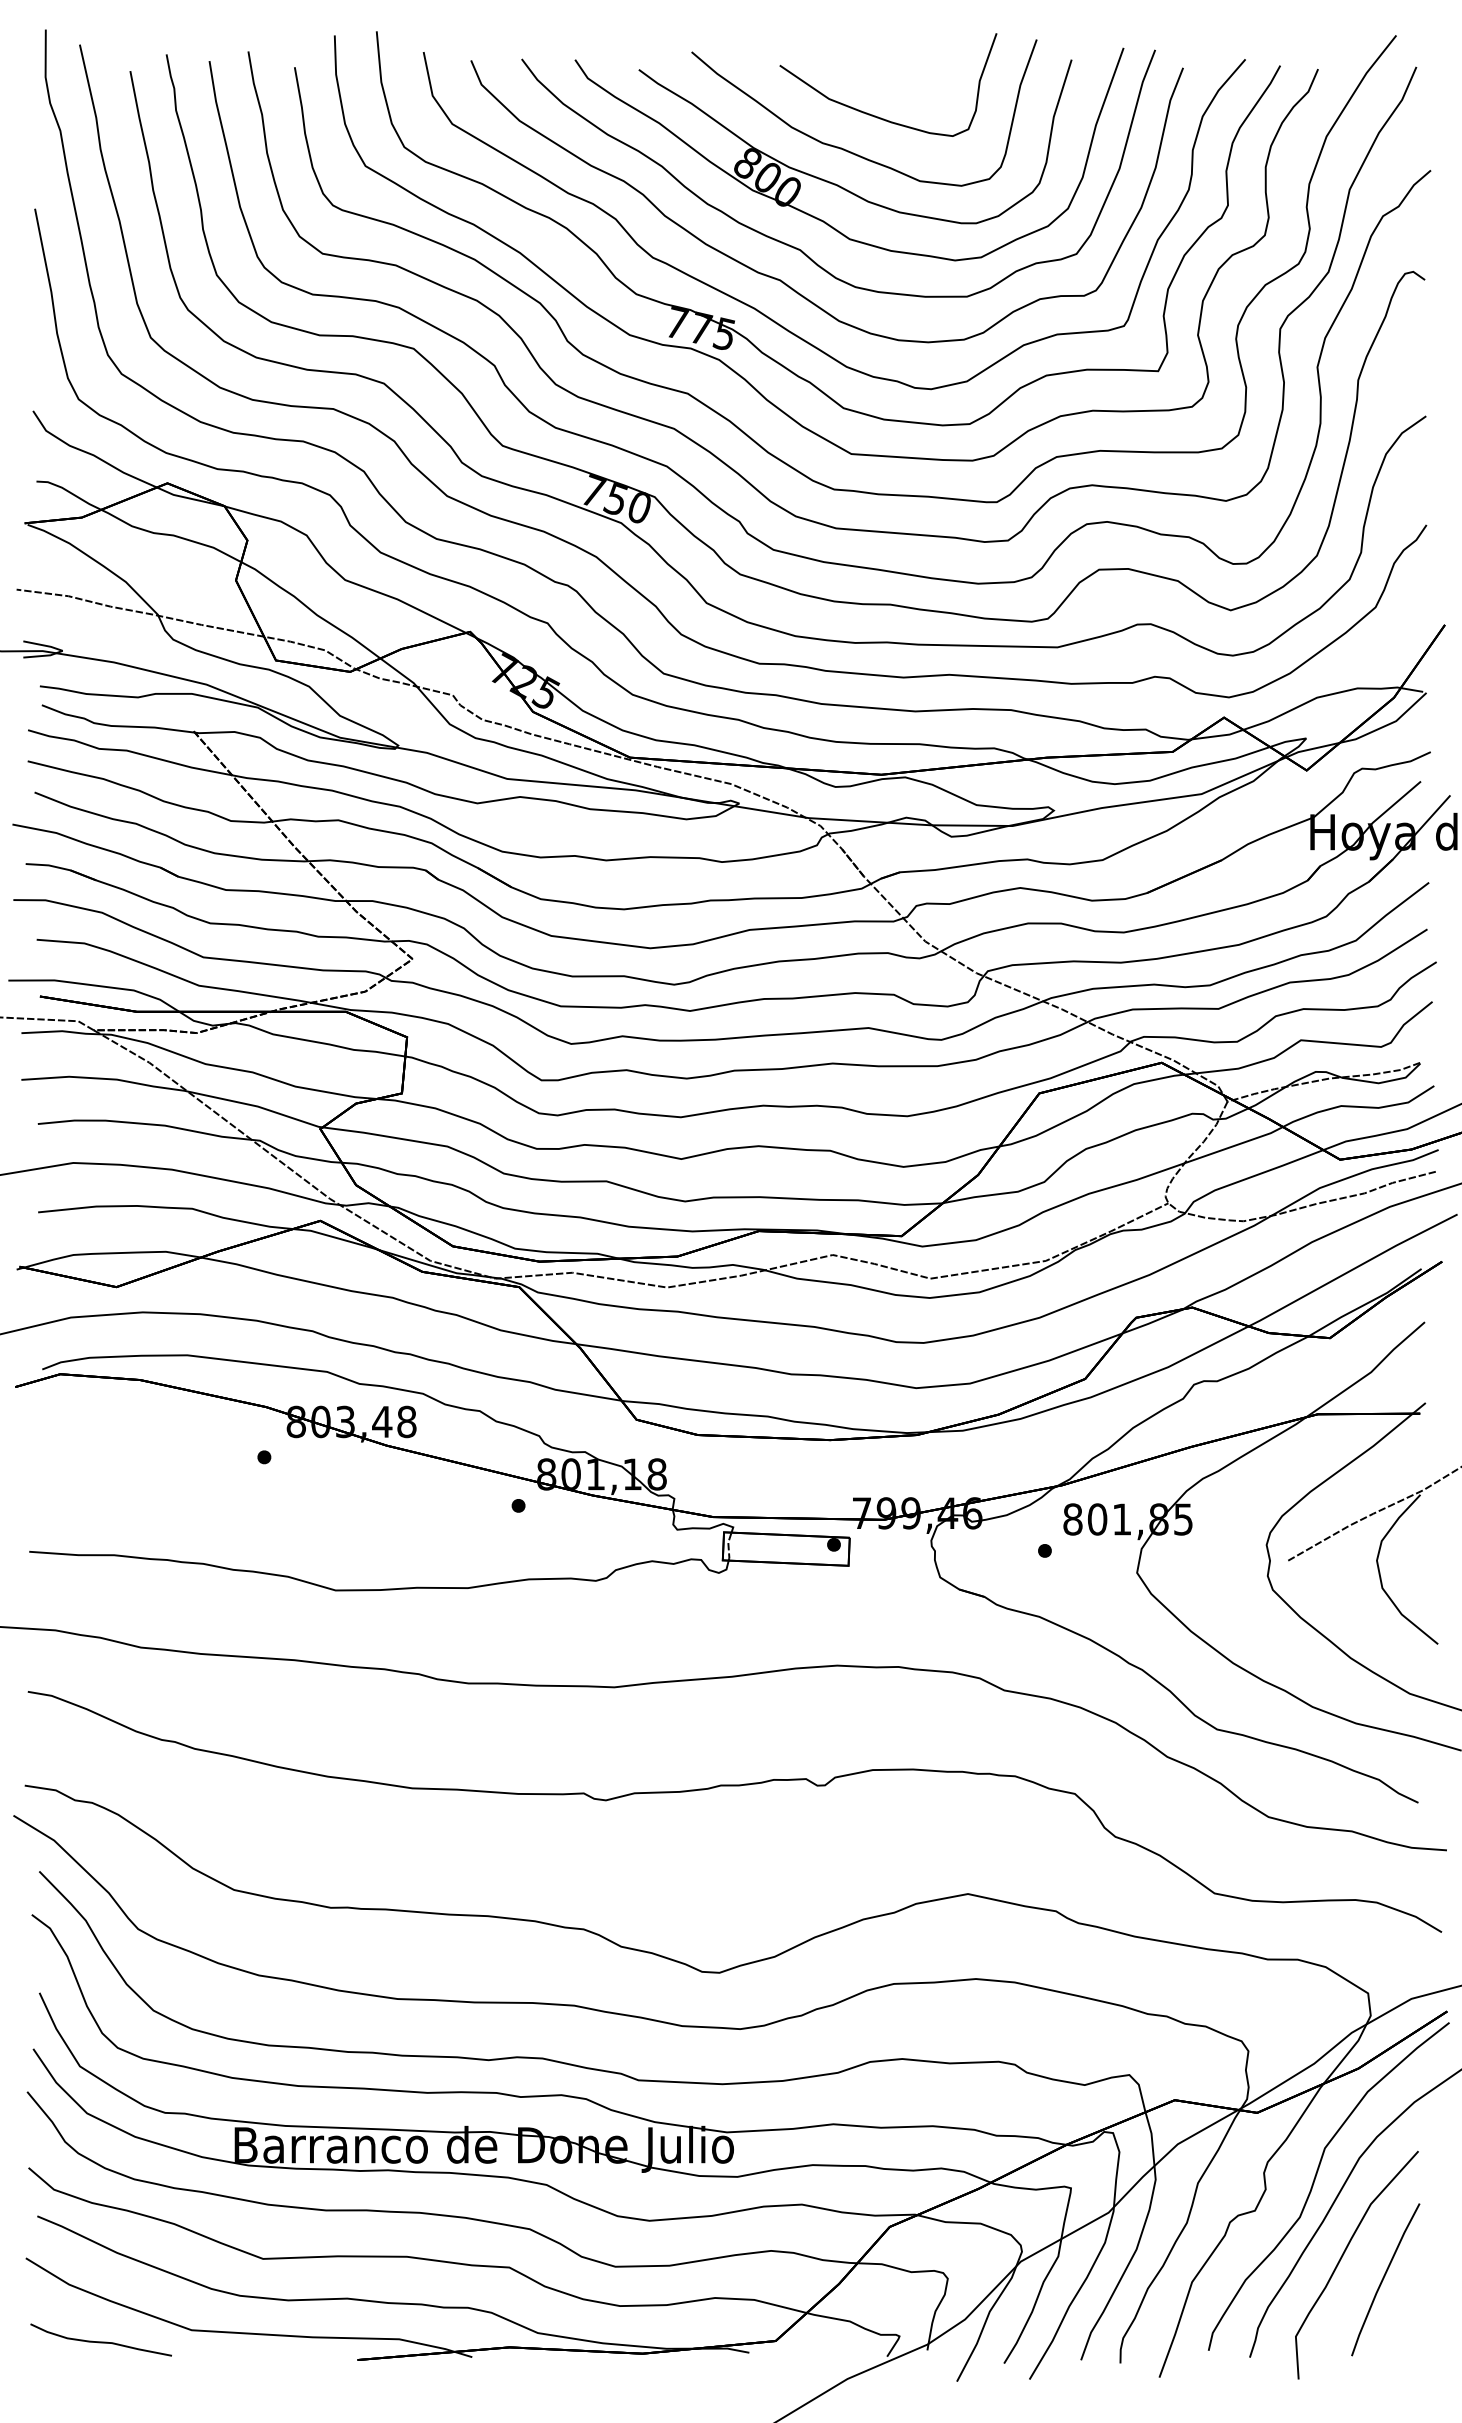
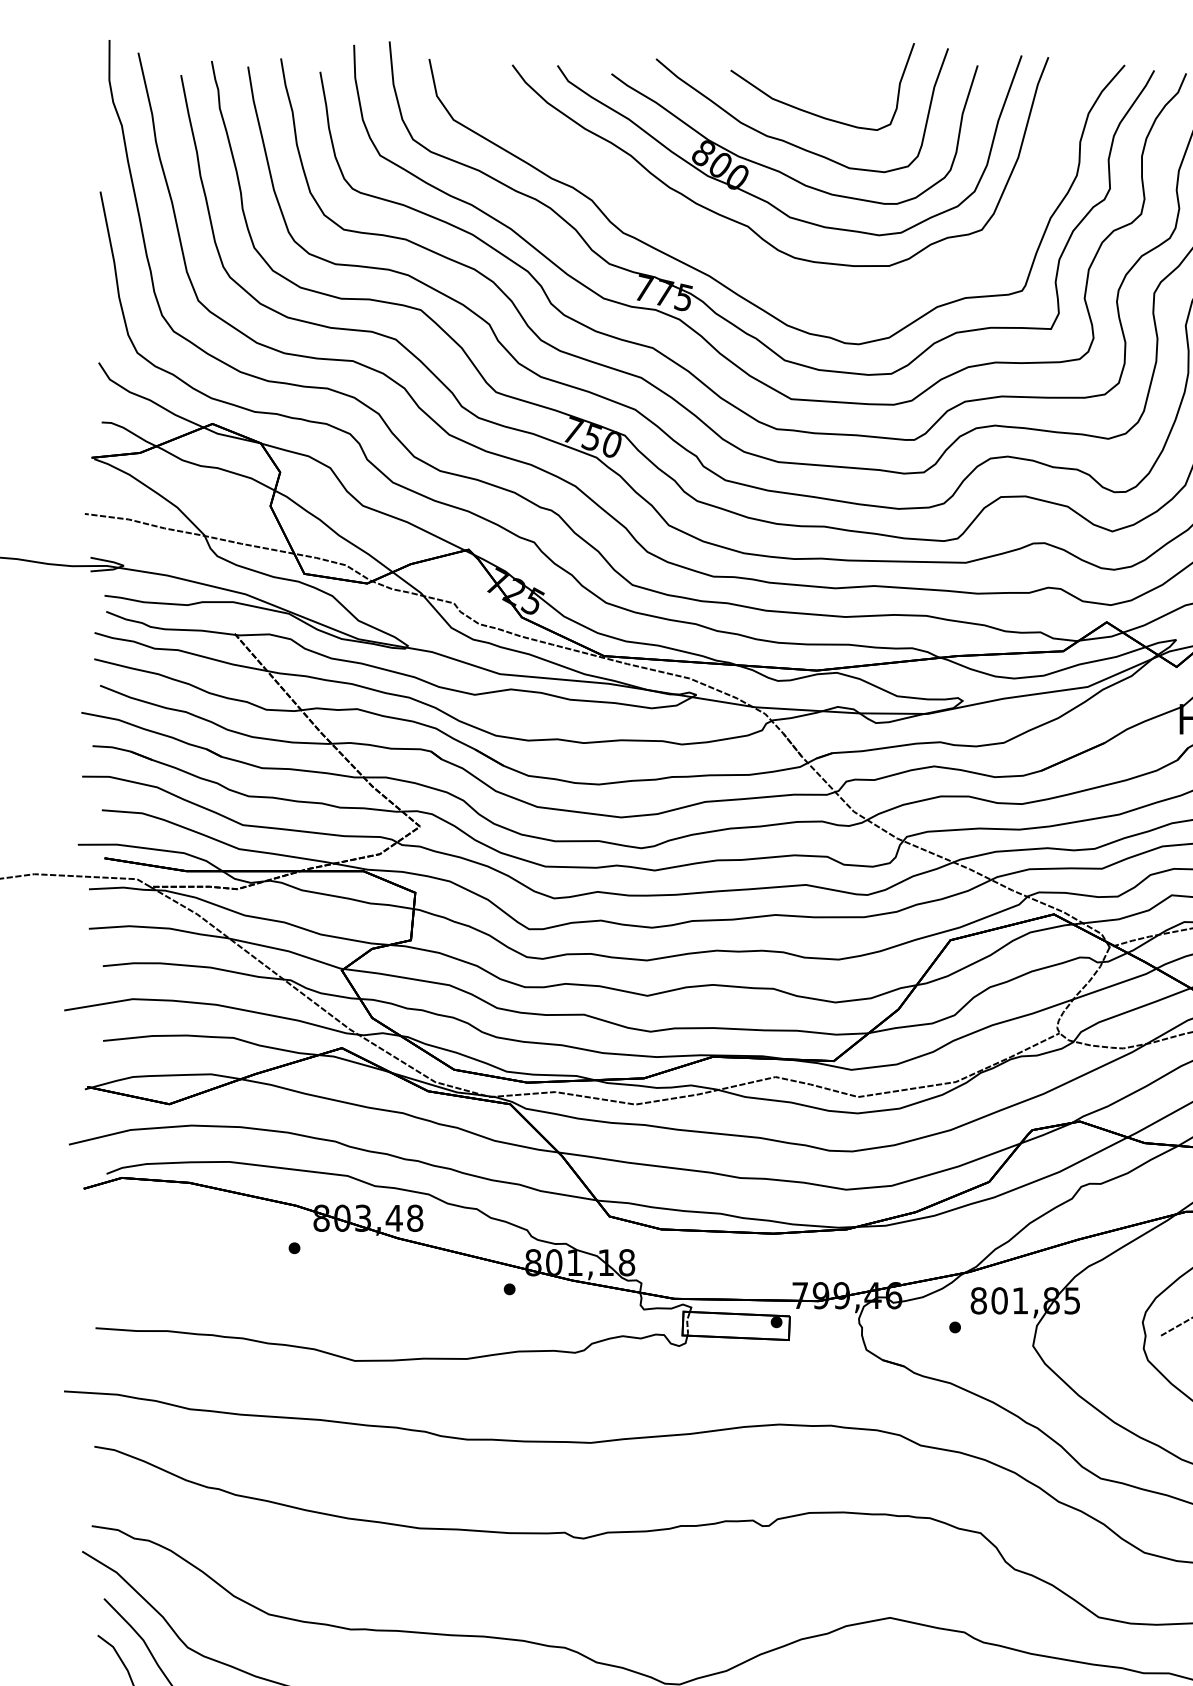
curve: (782, 280) -> (733, 252), removed

